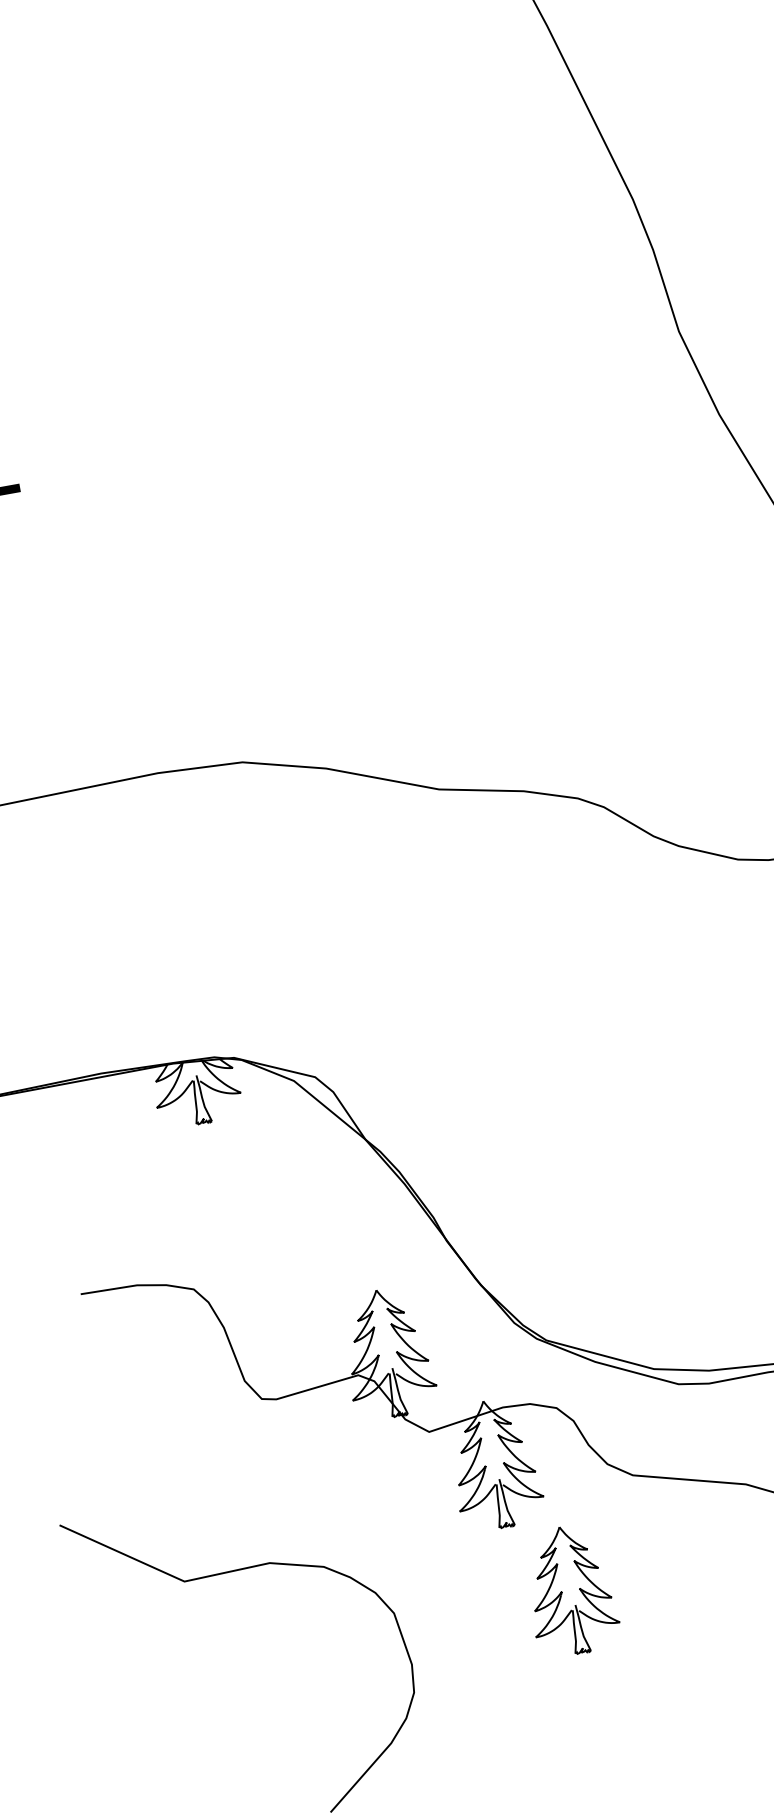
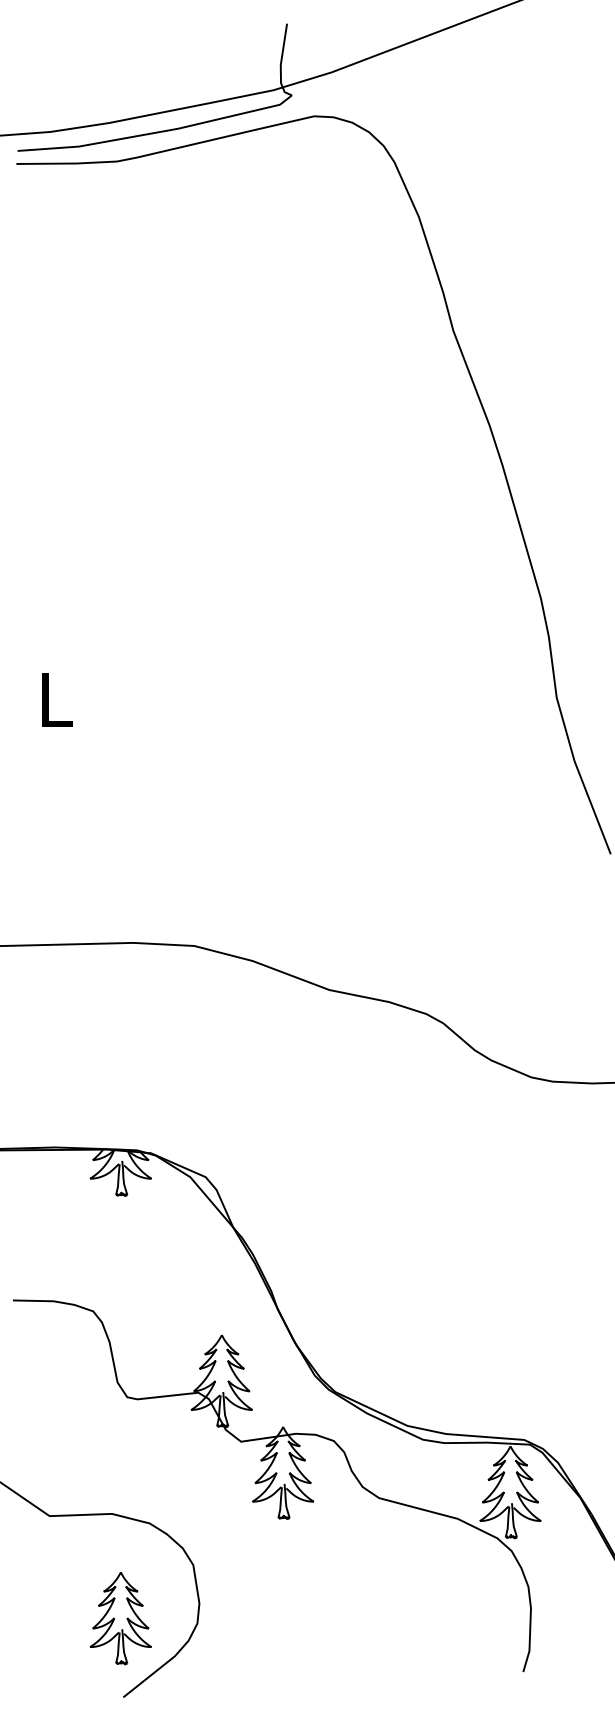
part: (570, 1590) -> (120, 1618), moved

